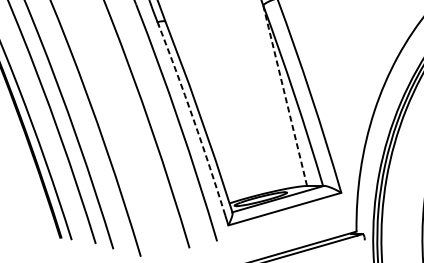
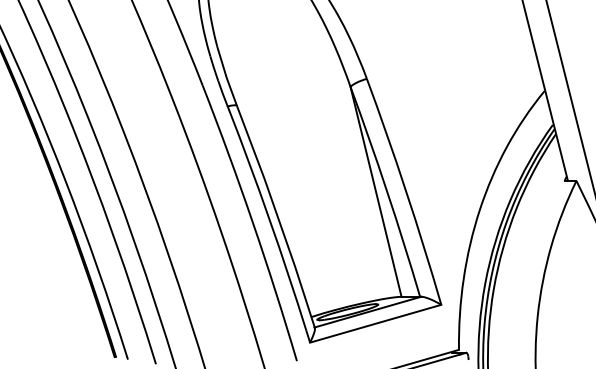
line: (285, 95) -> (376, 191), dashed -> solid
arc: (193, 119) -> (269, 219), dashed -> solid

